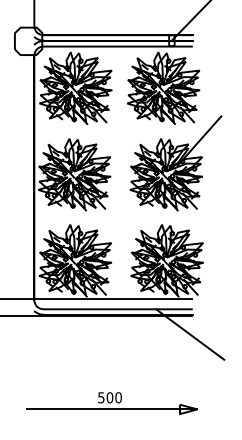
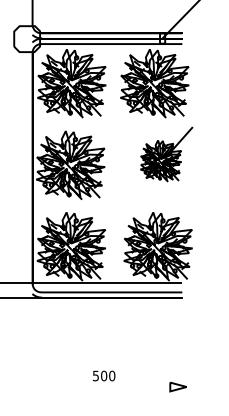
part: (176, 163) -> (166, 154), size x0.6
line: (189, 334) -> (179, 316), removed
line: (111, 409) -> (105, 387), removed

